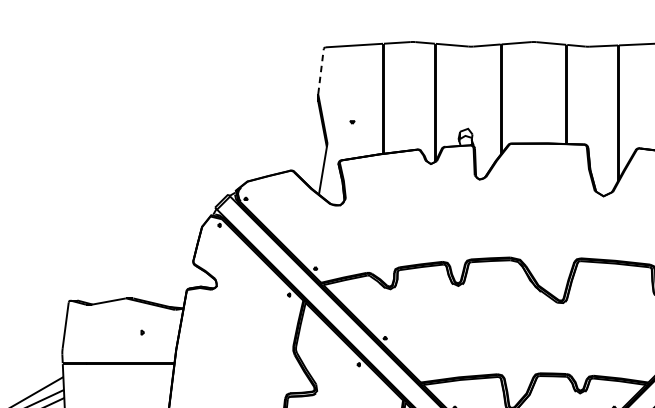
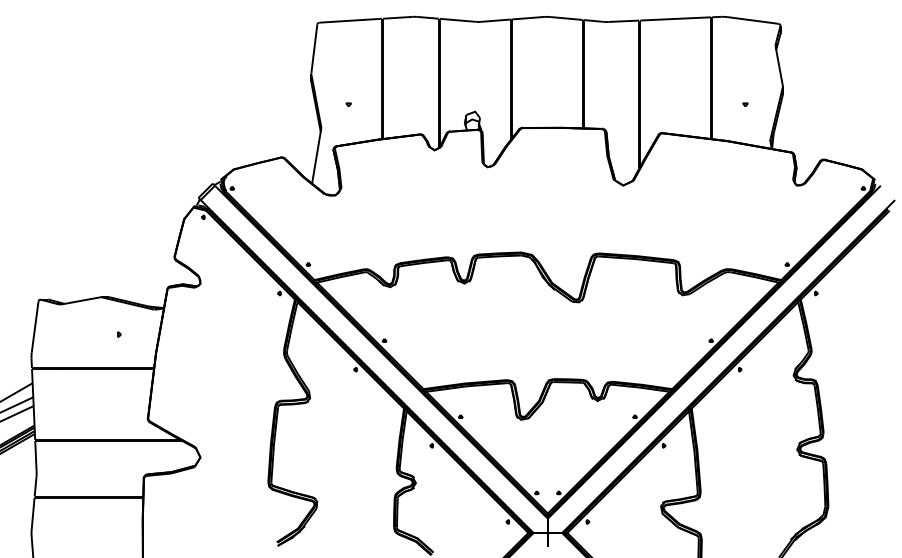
line: (321, 71) -> (314, 49), dashed -> solid

